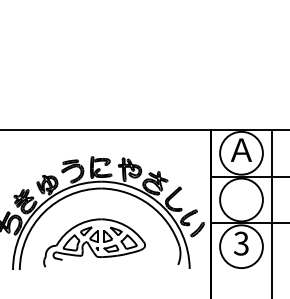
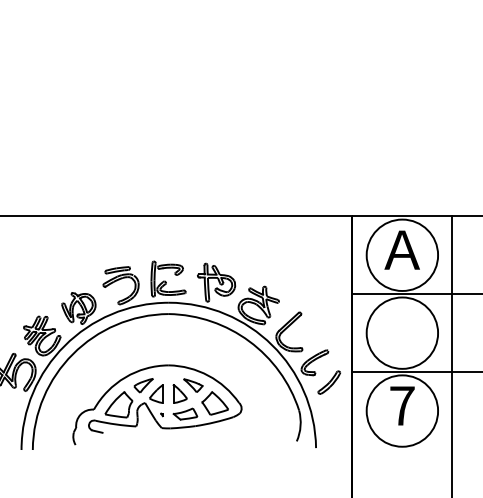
text: (240, 243) -> (400, 405), 3 -> 7

